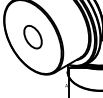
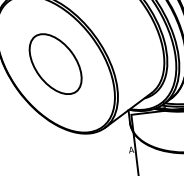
part: (32, 37) -> (54, 65), size x1.43

